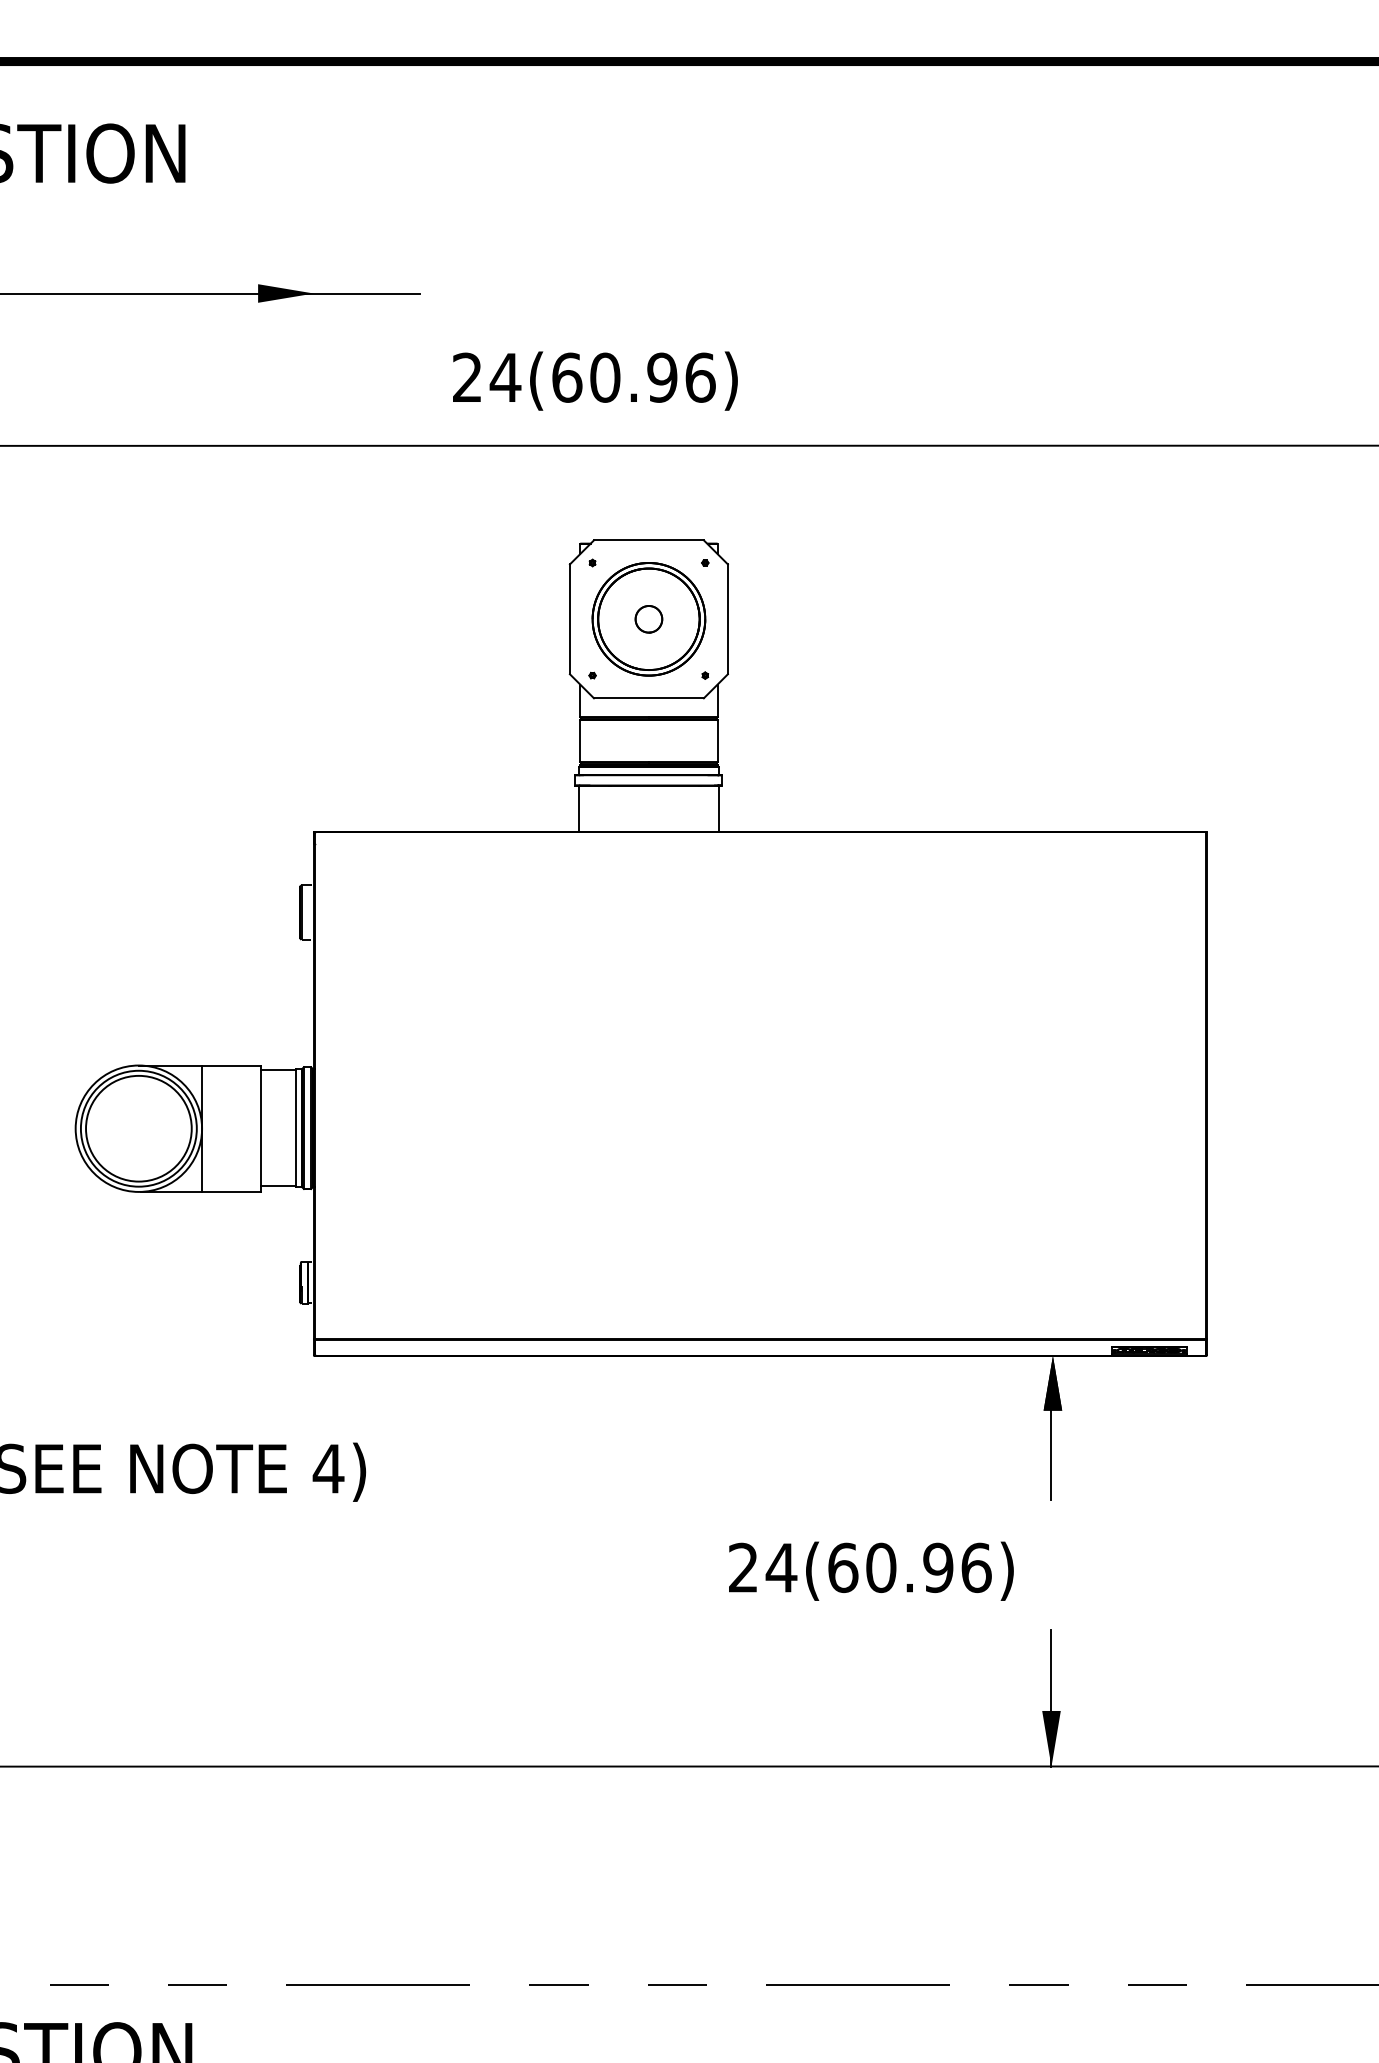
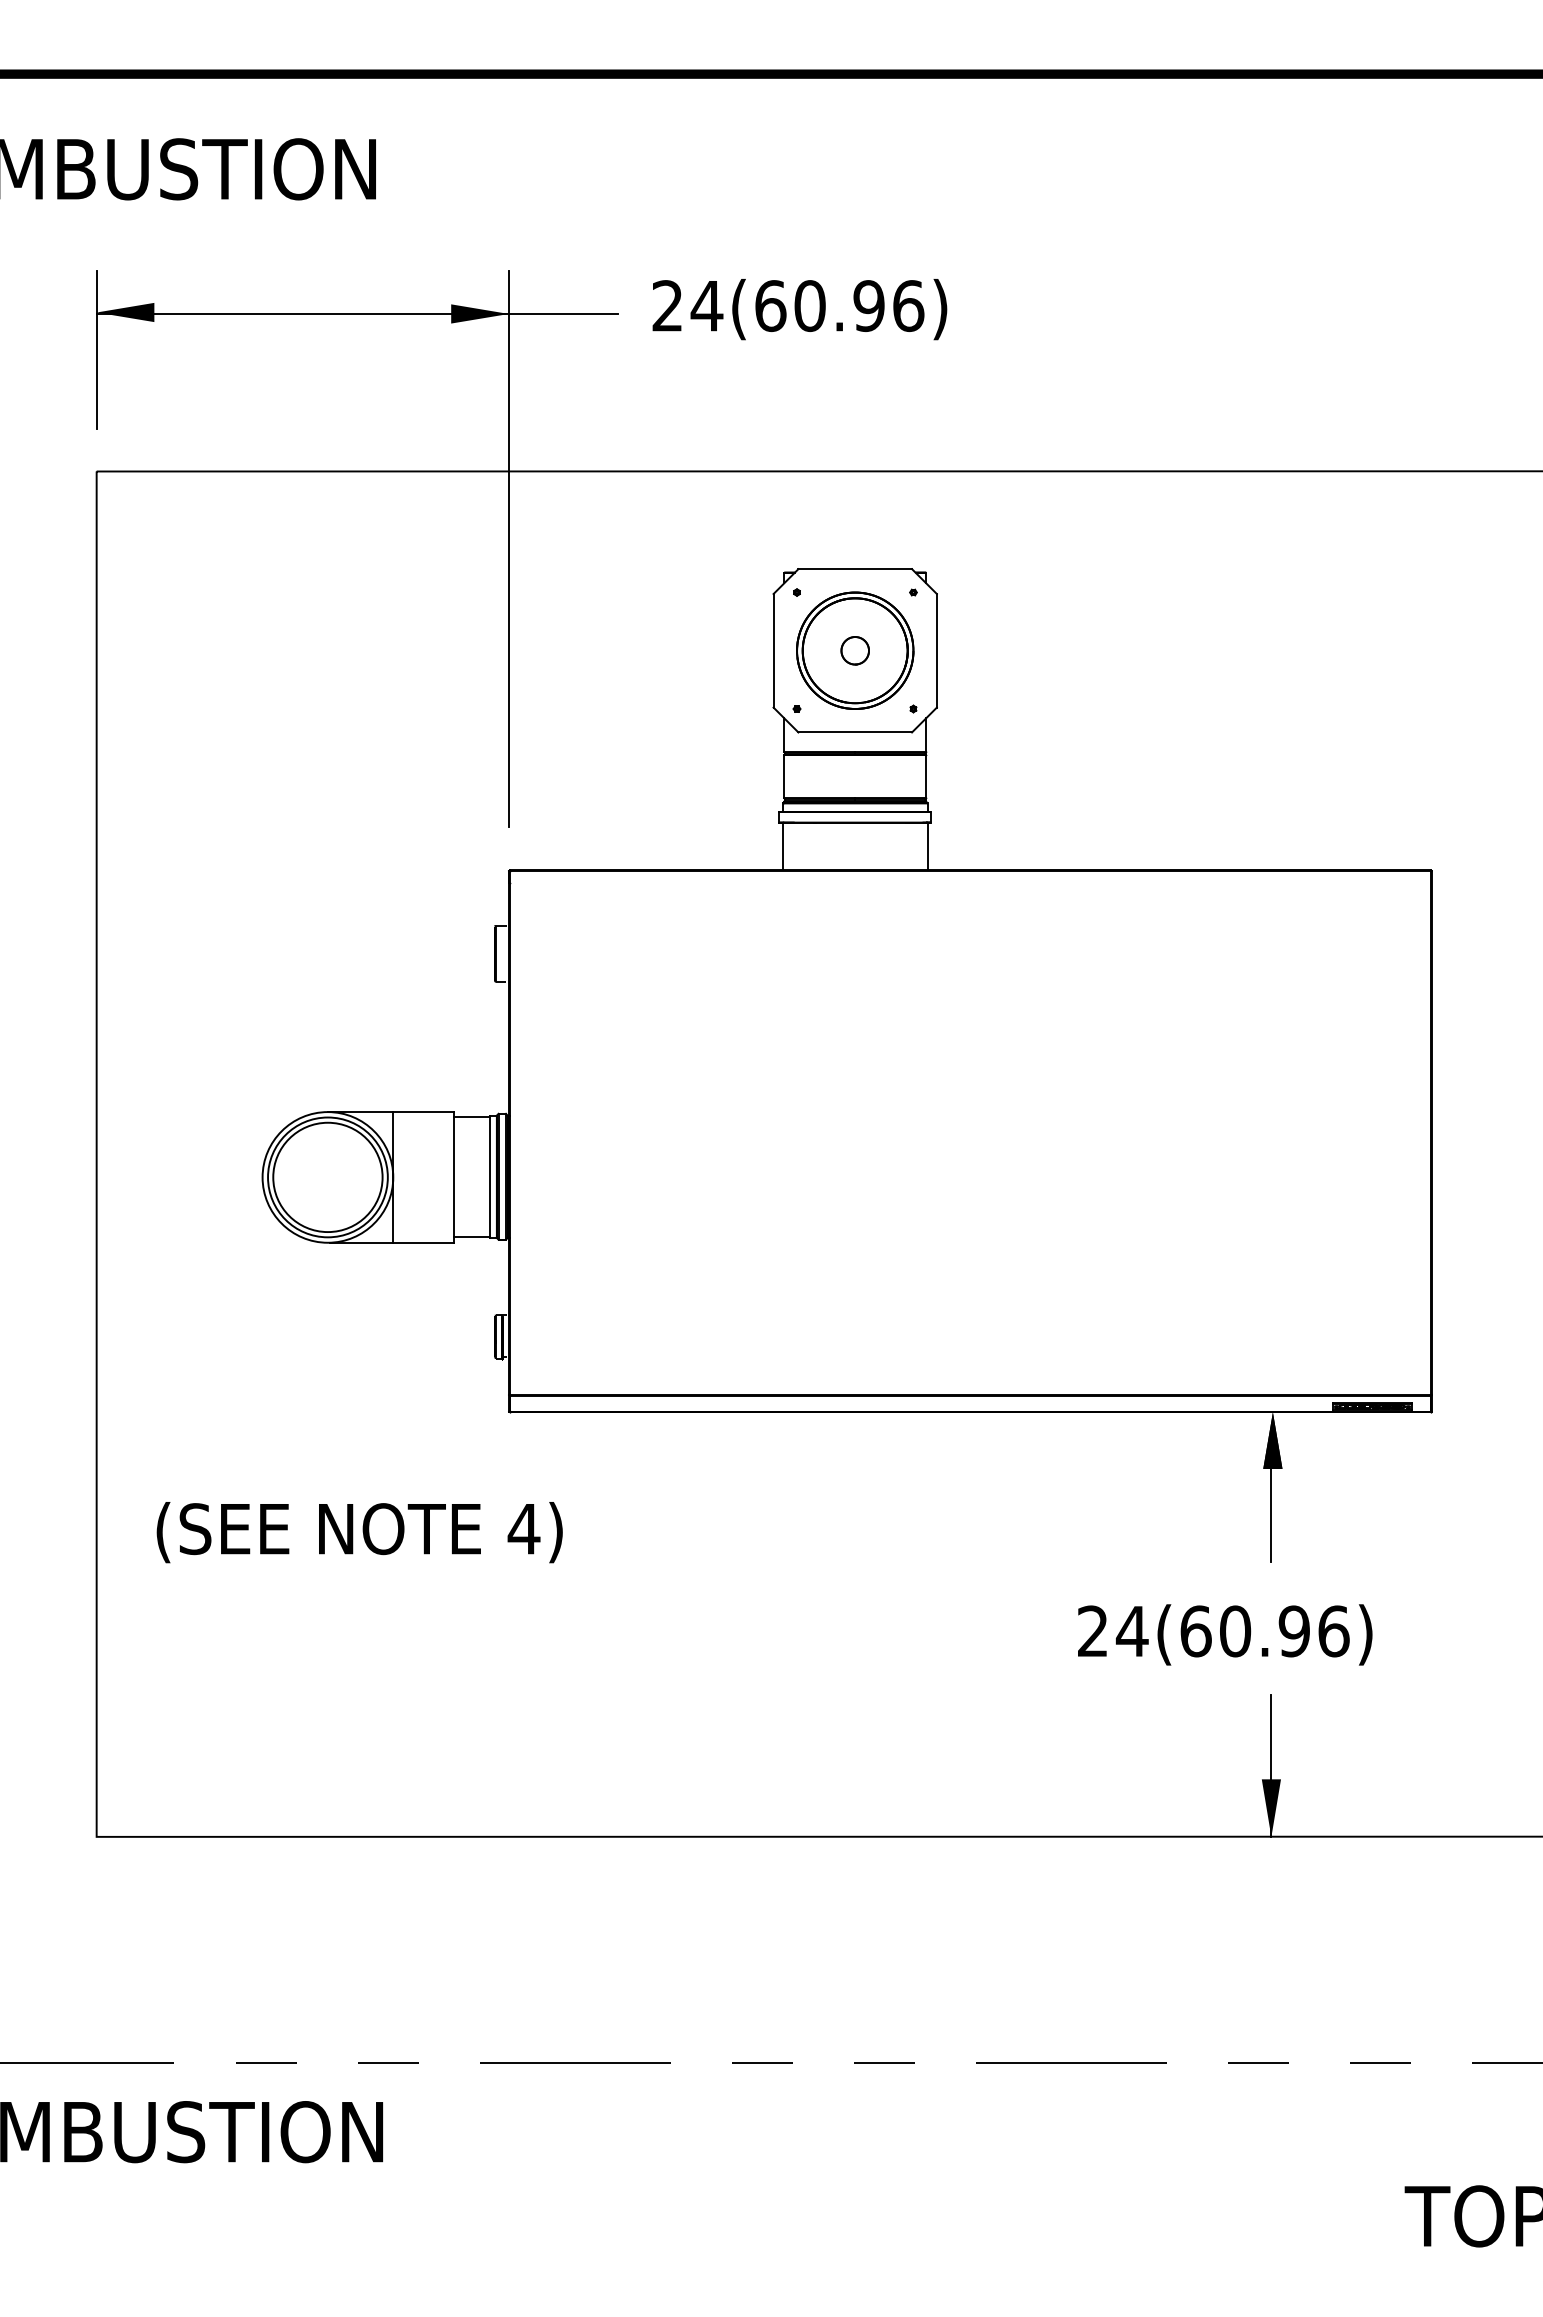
text: (595, 381) -> (799, 309), moved
line: (313, 520) -> (508, 548), added
text: (871, 1570) -> (1225, 1634), moved

